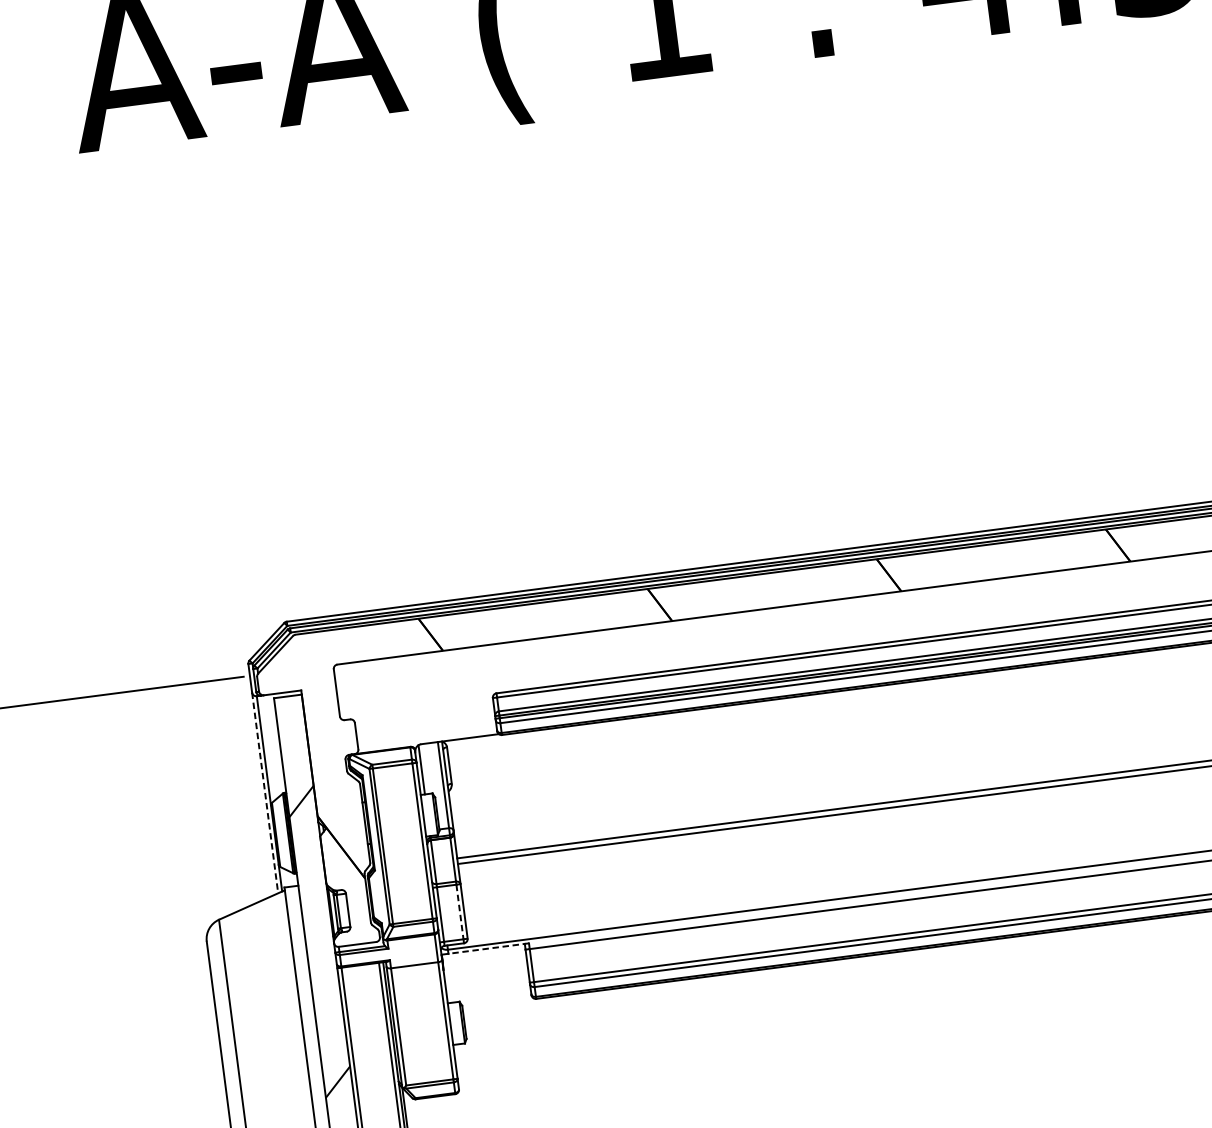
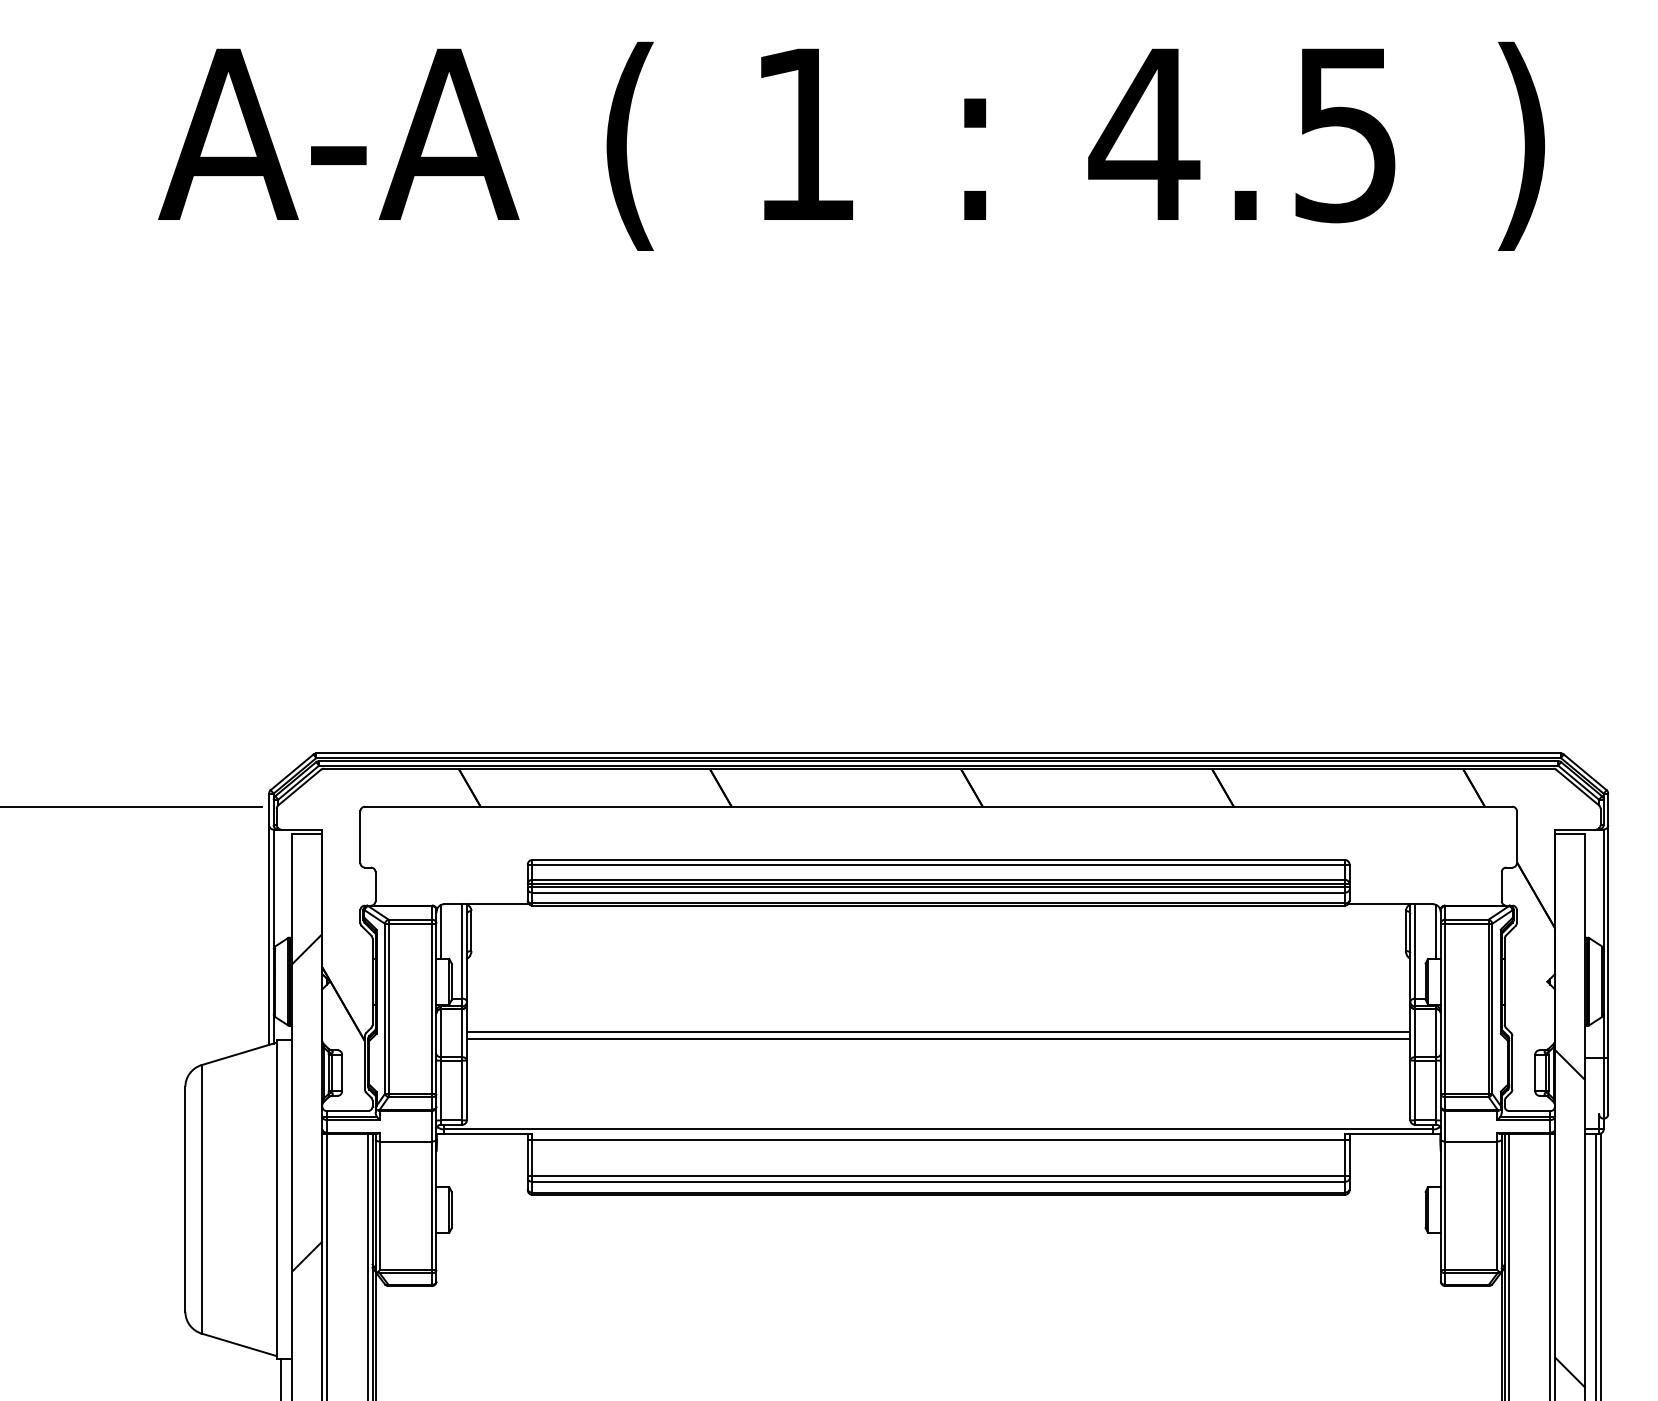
line: (265, 792) -> (269, 934), dashed -> solid
line: (460, 911) -> (462, 1090), dashed -> solid
line: (488, 948) -> (487, 1133), dashed -> solid

